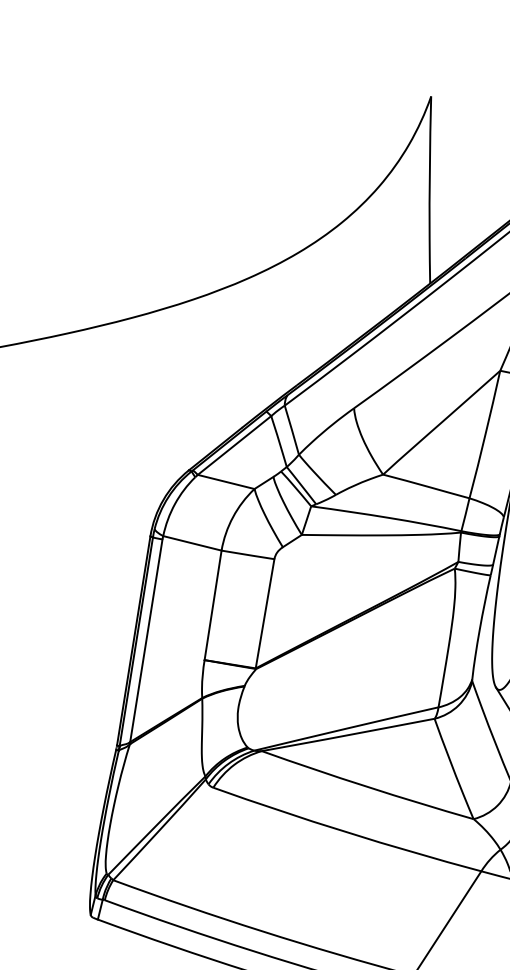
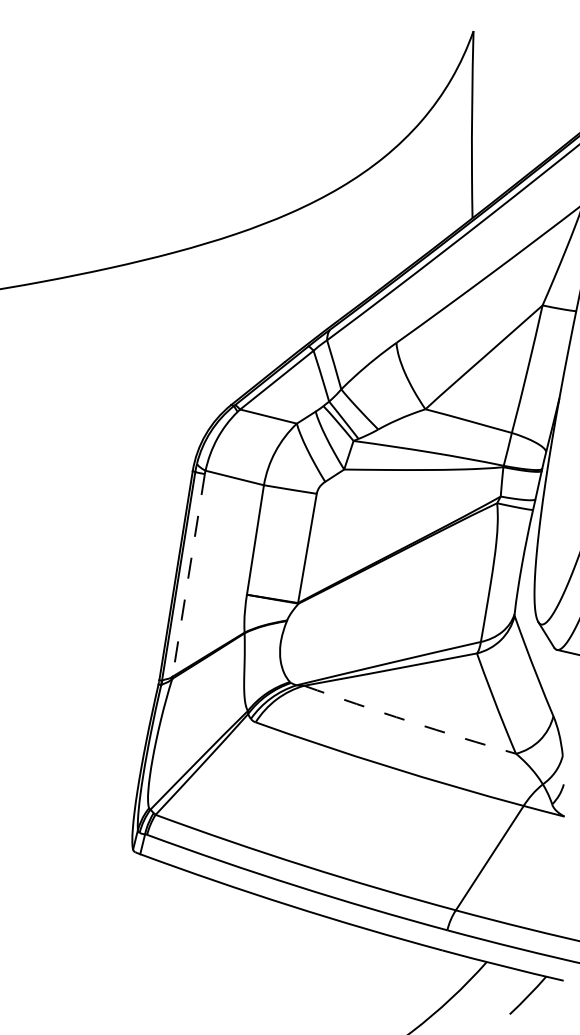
line: (146, 640) -> (188, 575), solid -> dashed
arc: (367, 786) -> (409, 721), solid -> dashed

